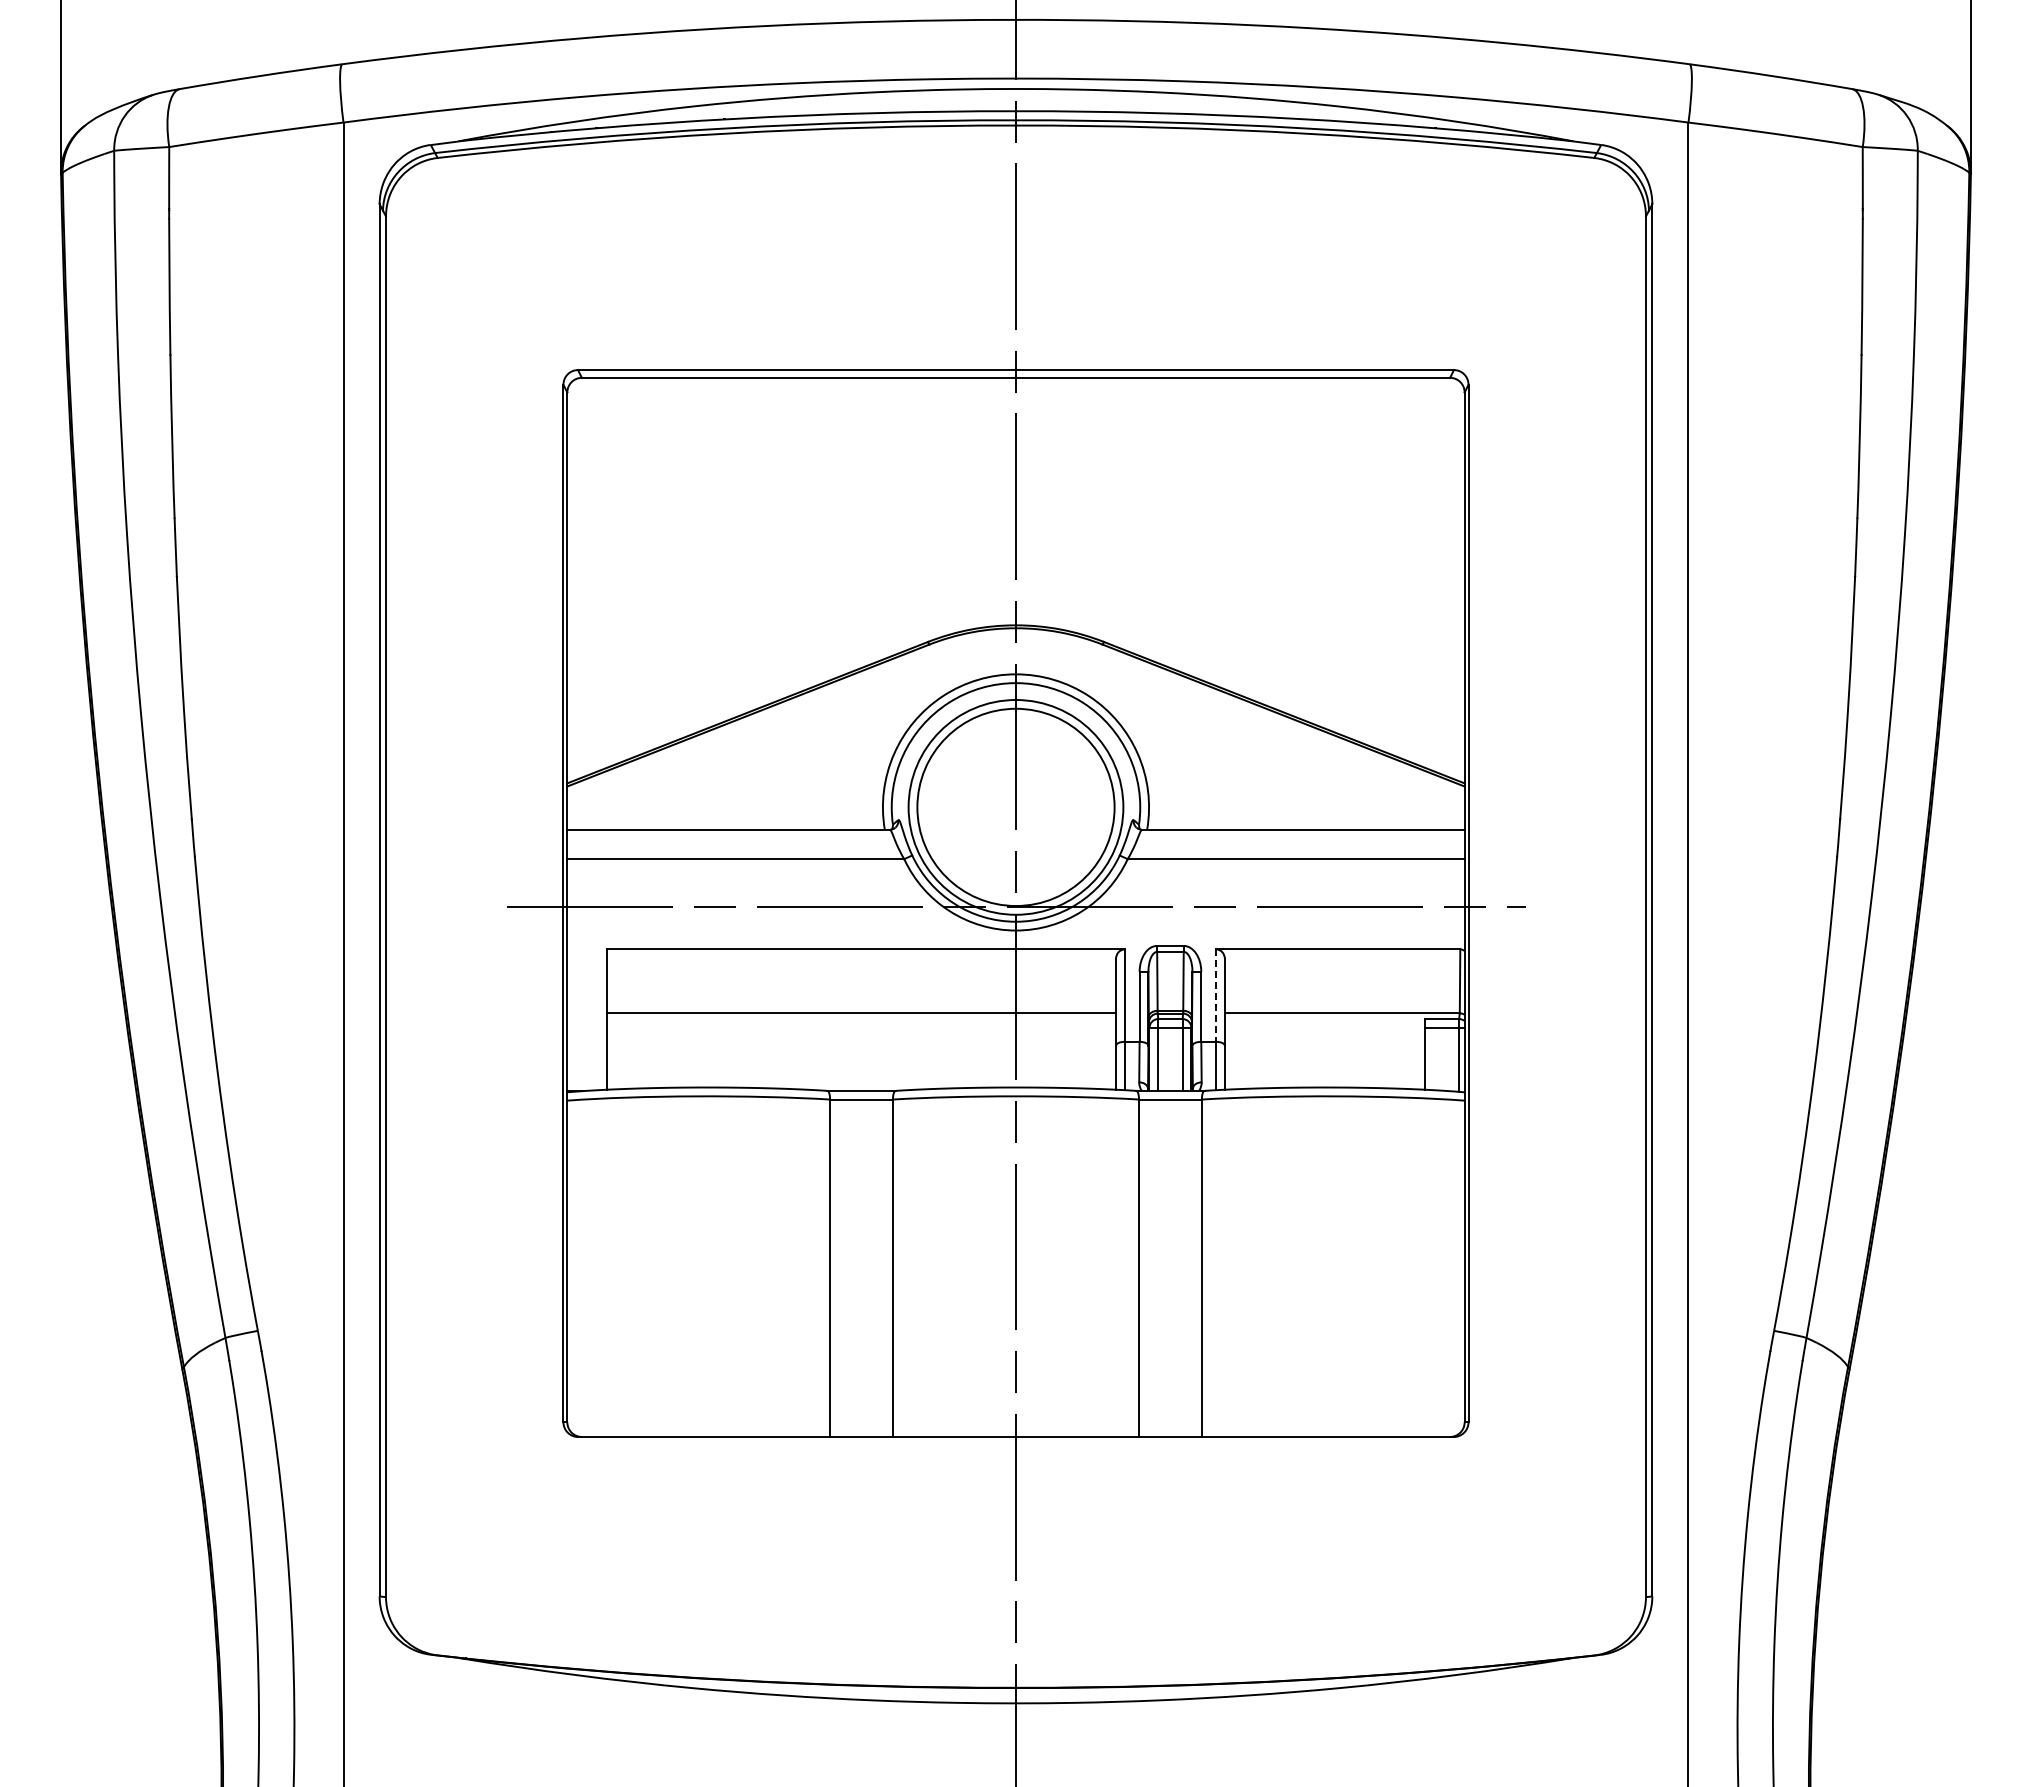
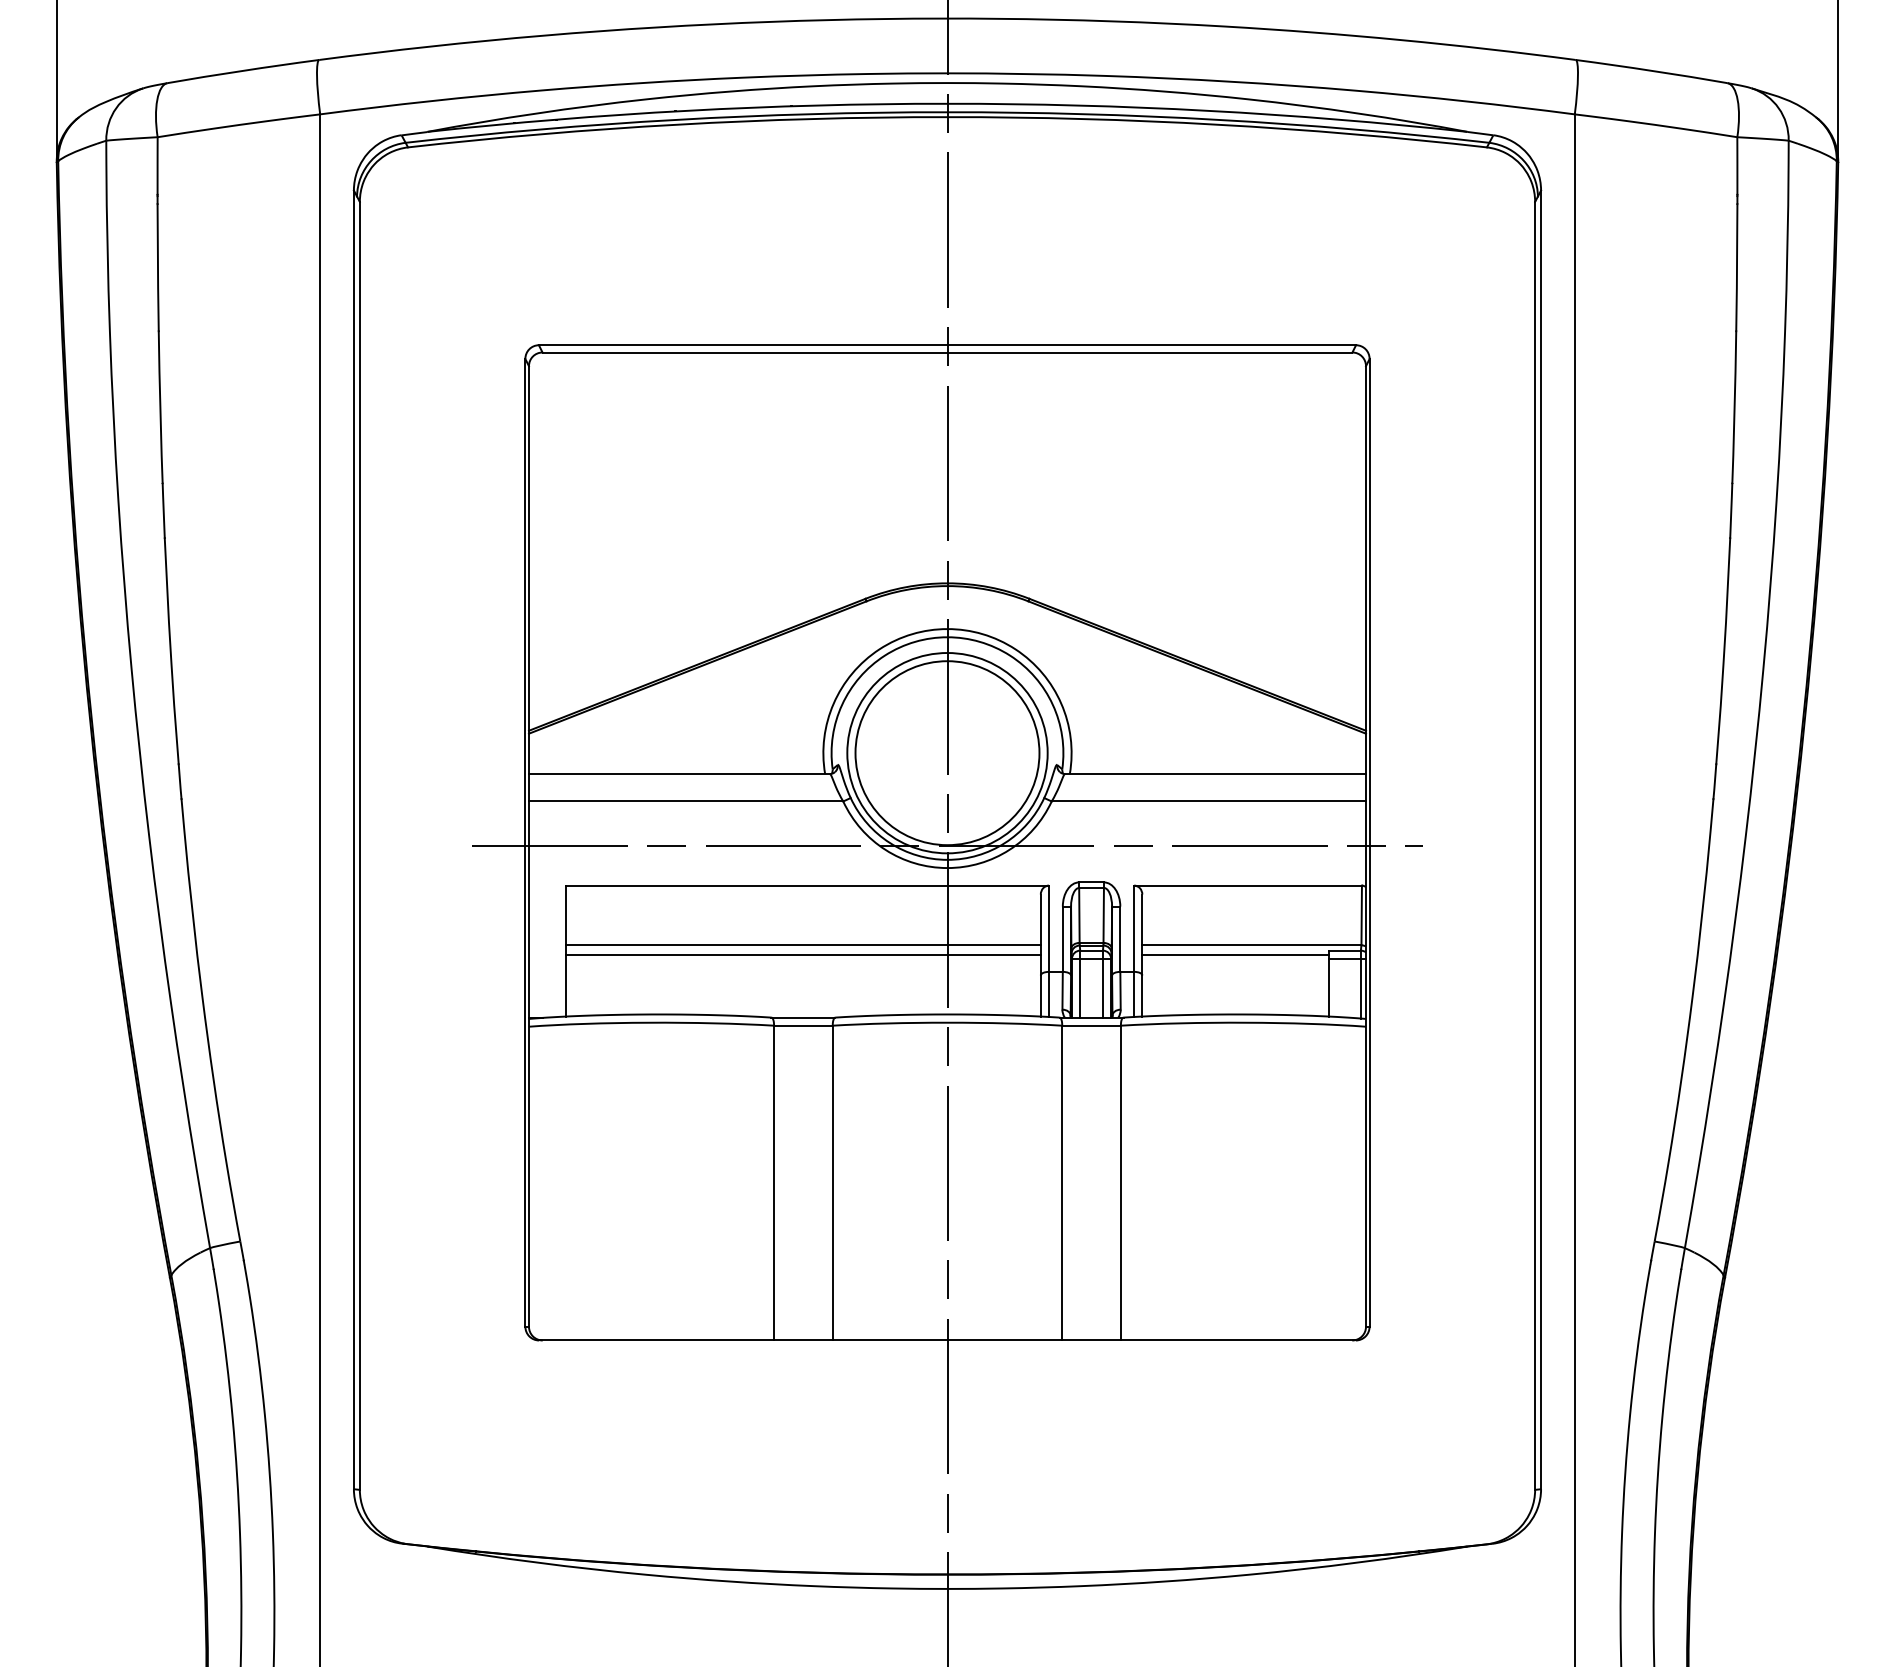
line: (1216, 996) -> (1134, 929), dashed -> solid
line: (861, 1023) -> (803, 954), added
line: (1324, 1023) -> (1235, 954), added

